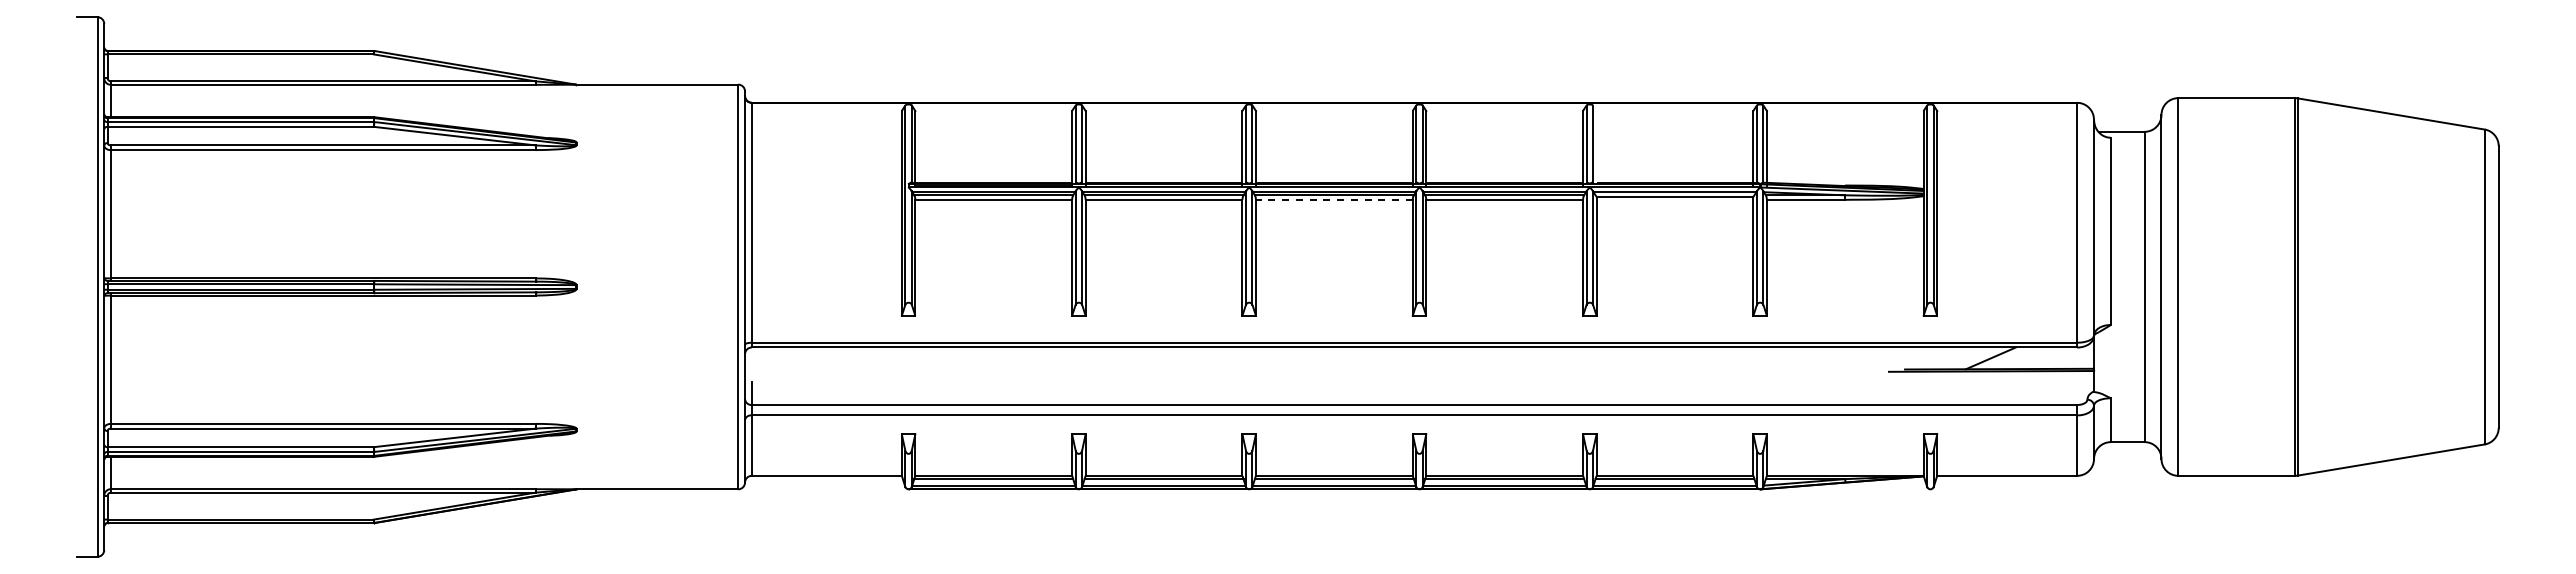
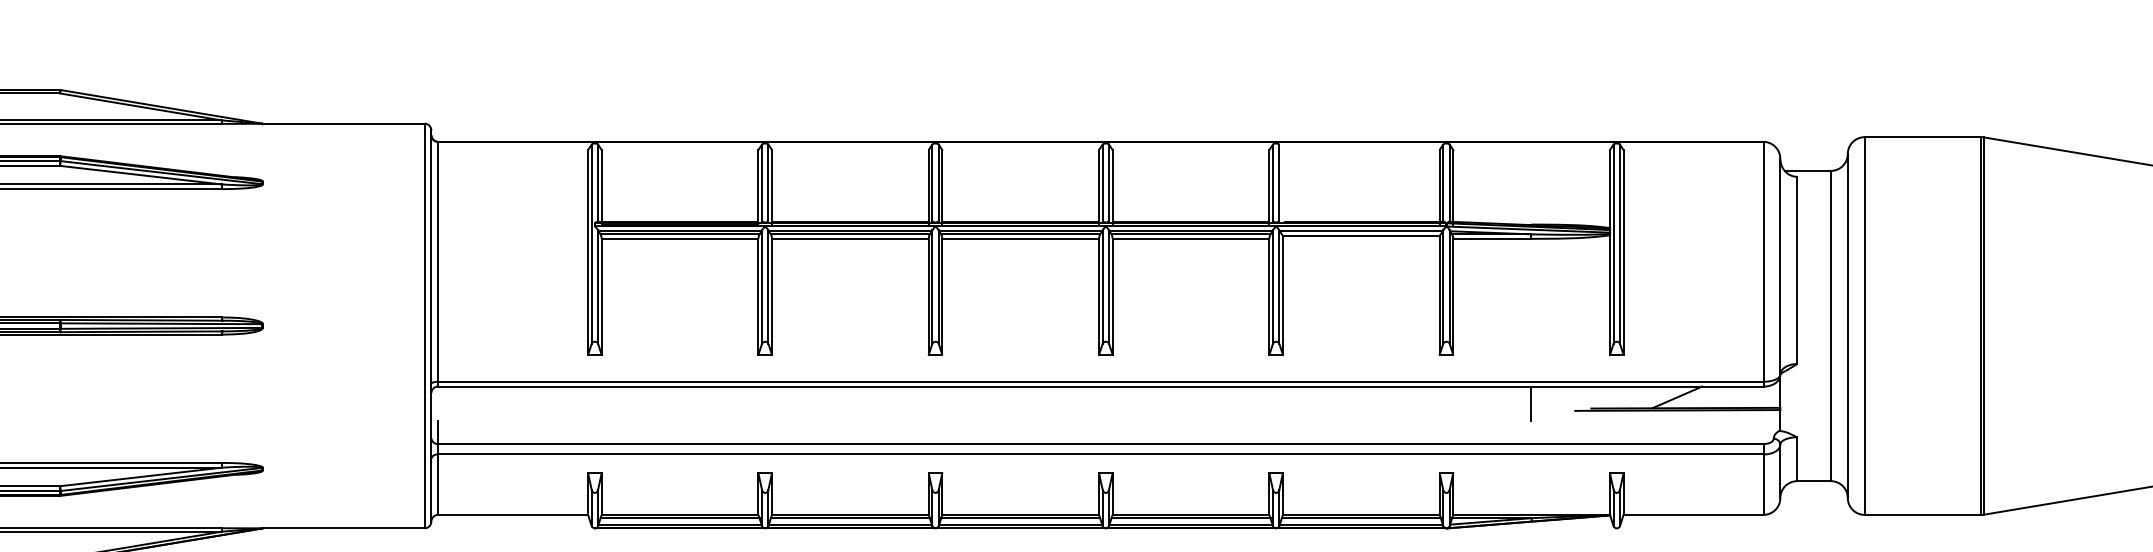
line: (1333, 199) -> (1019, 238), dashed -> solid
line: (1845, 364) -> (1531, 403), added

